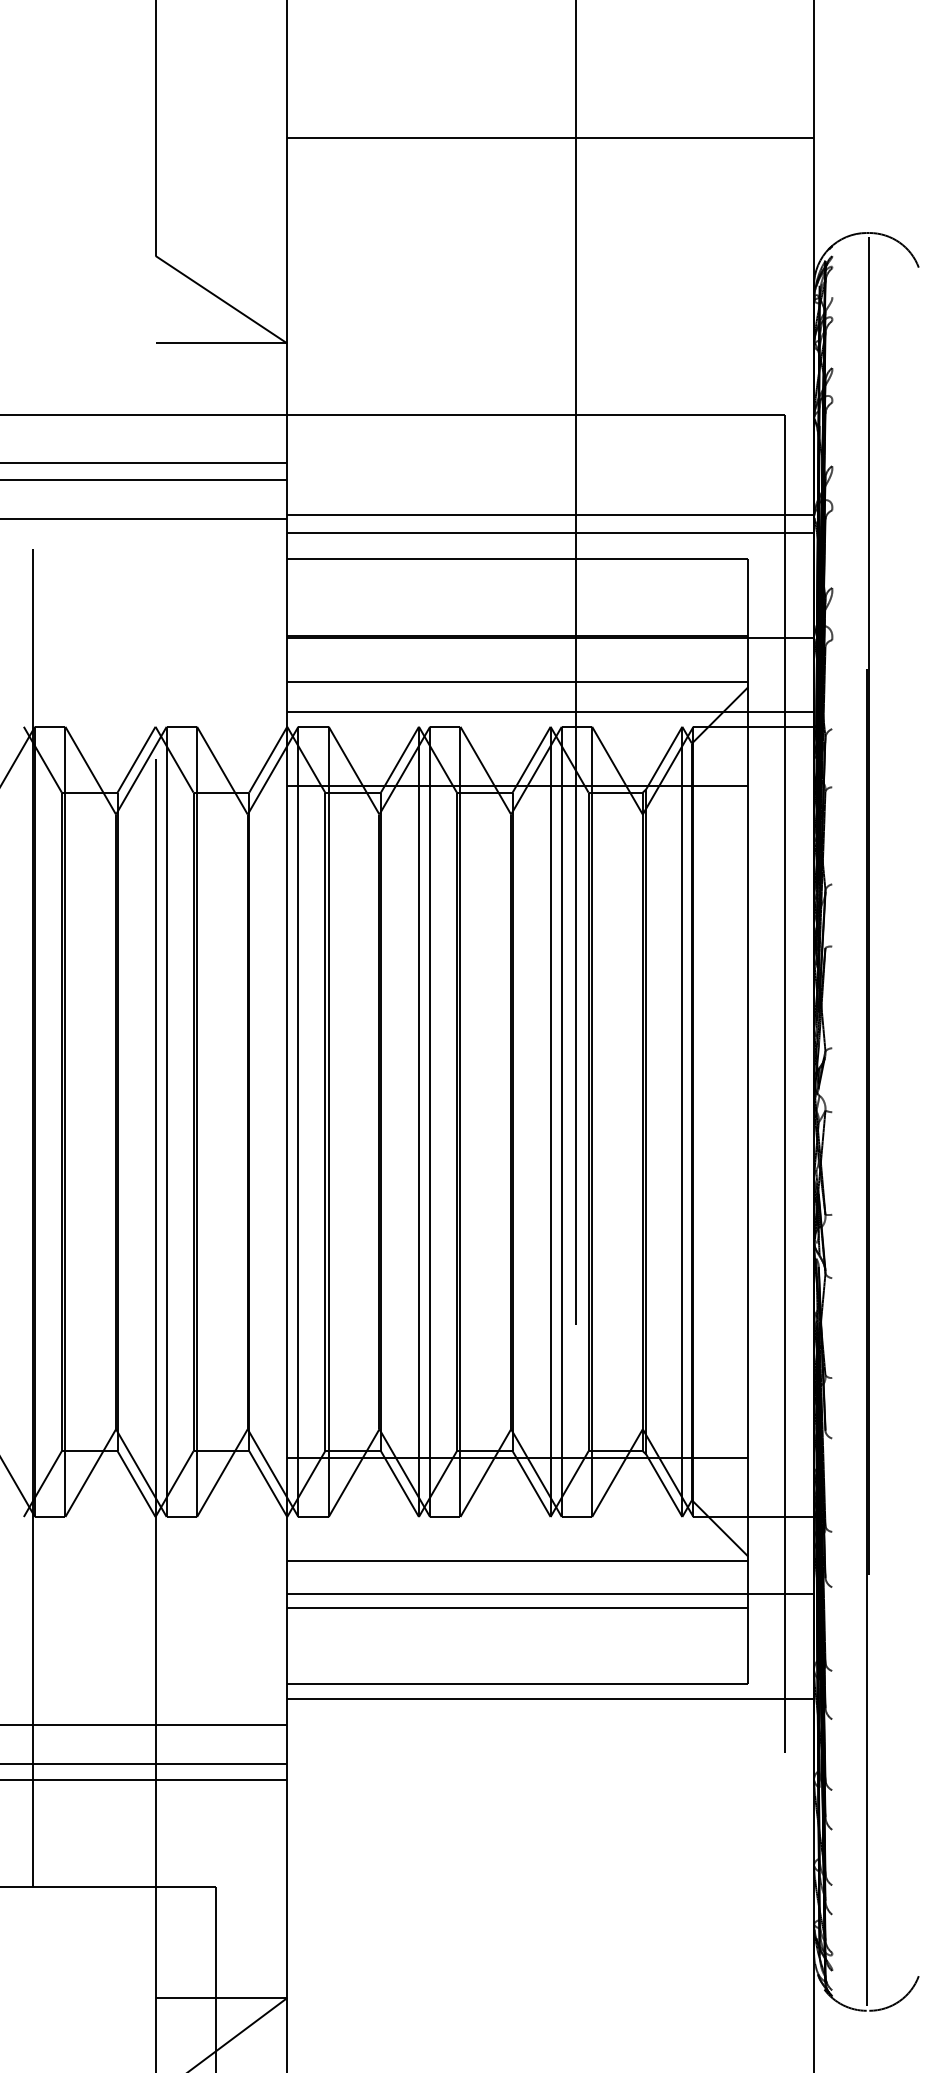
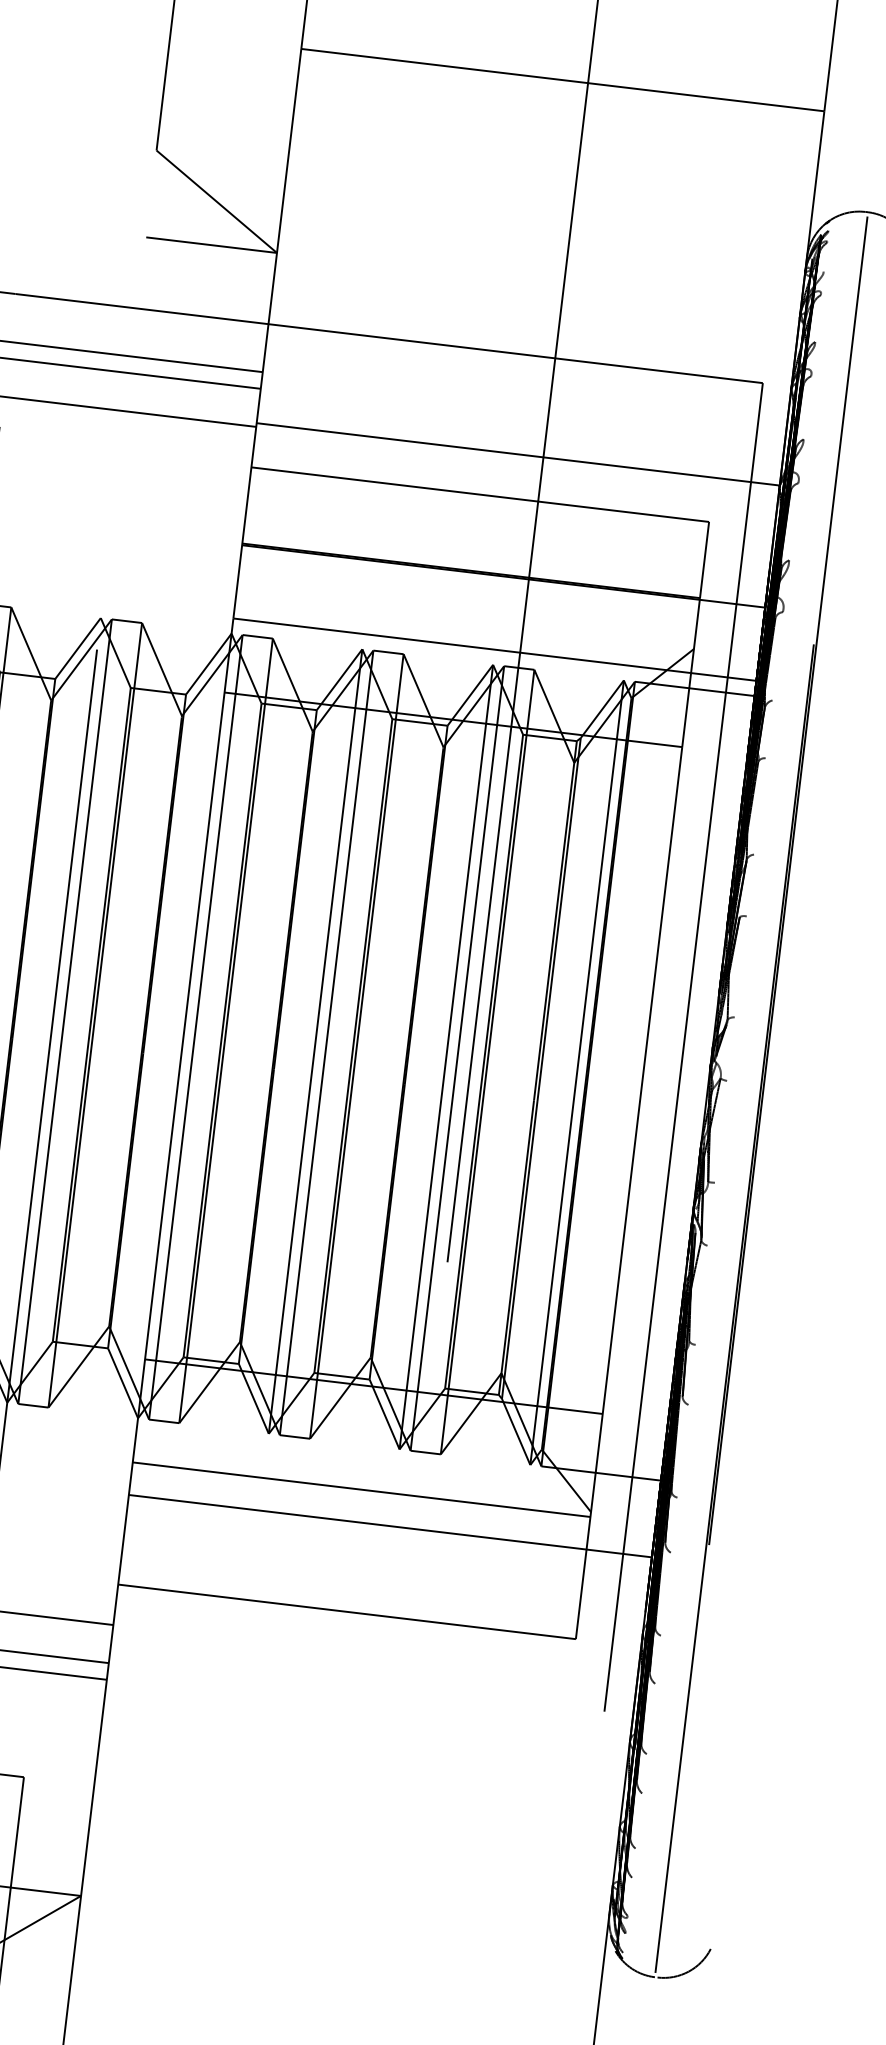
line: (550, 532) -> (516, 471), removed
line: (517, 682) -> (465, 616), removed
line: (517, 1607) -> (355, 1535), removed
line: (550, 1699) -> (377, 1630), removed

